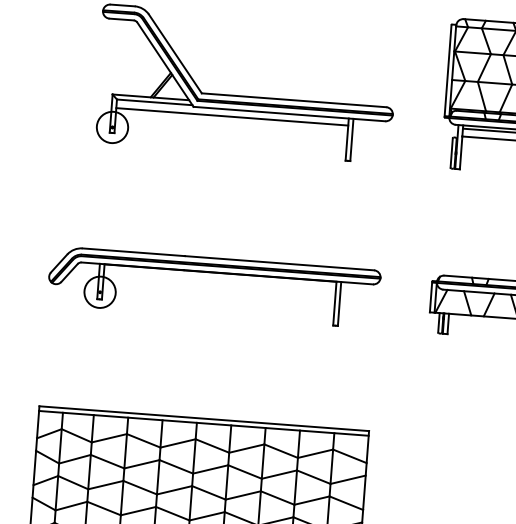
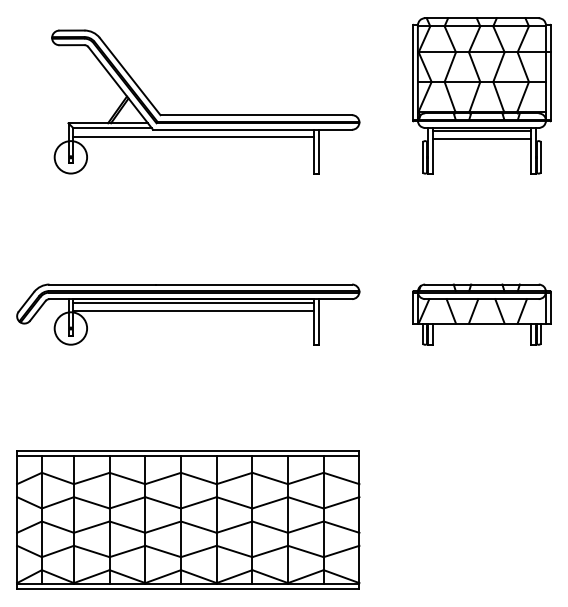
line: (220, 276) -> (193, 302), added
line: (219, 283) -> (193, 310), added

